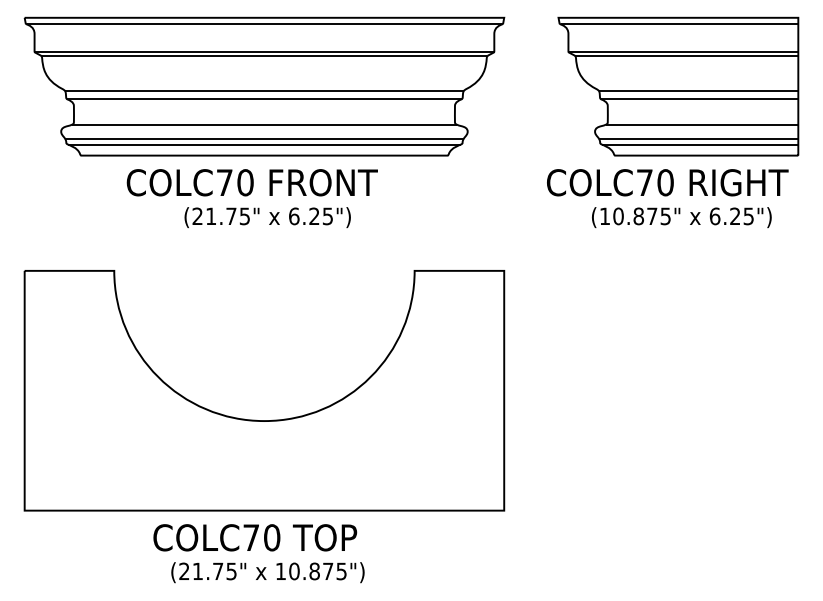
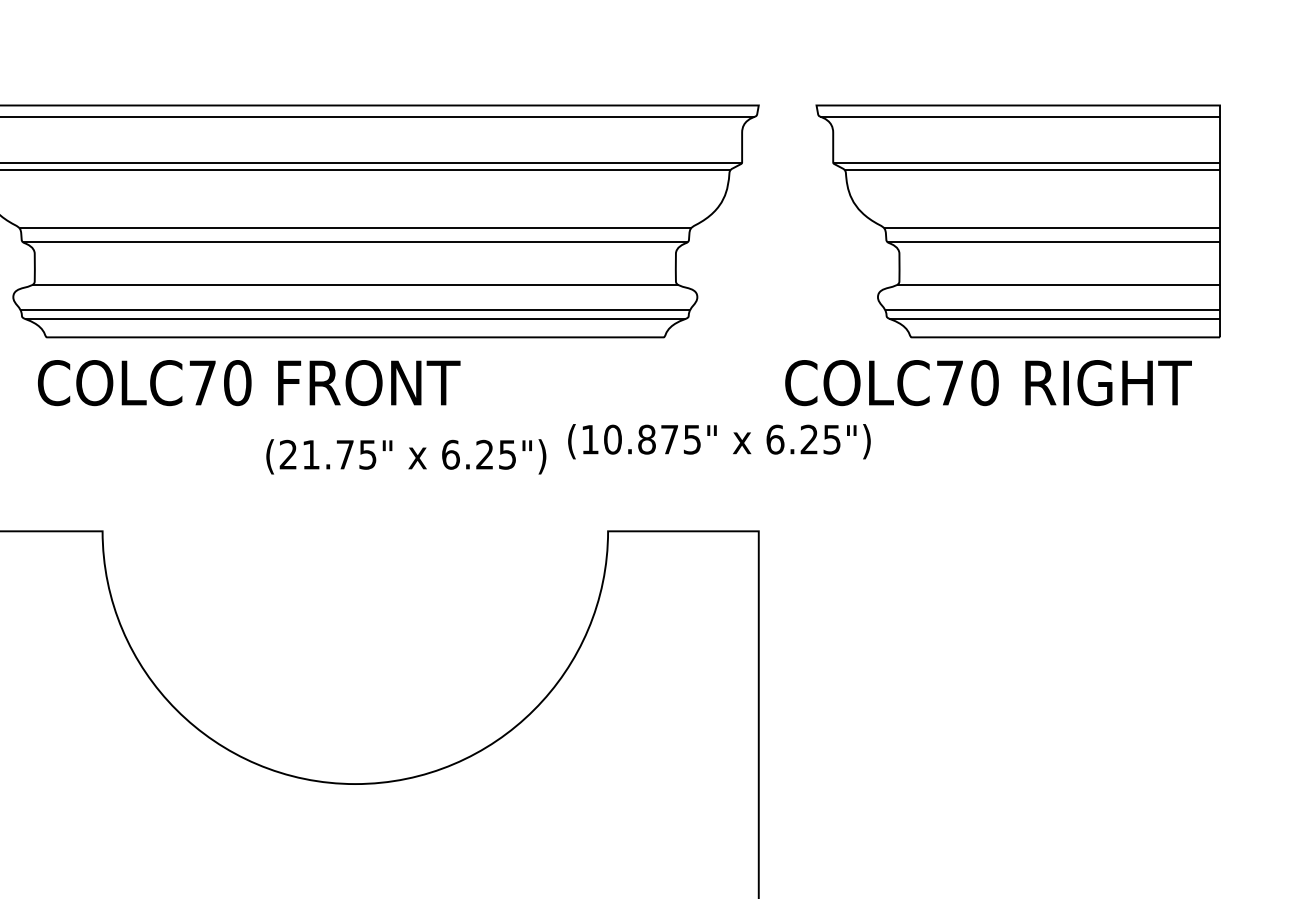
part: (678, 86) -> (1018, 221), moved
text: (251, 182) -> (247, 382), moved
text: (667, 182) -> (988, 382), moved
text: (267, 217) -> (405, 456), moved
text: (681, 217) -> (718, 441), moved

